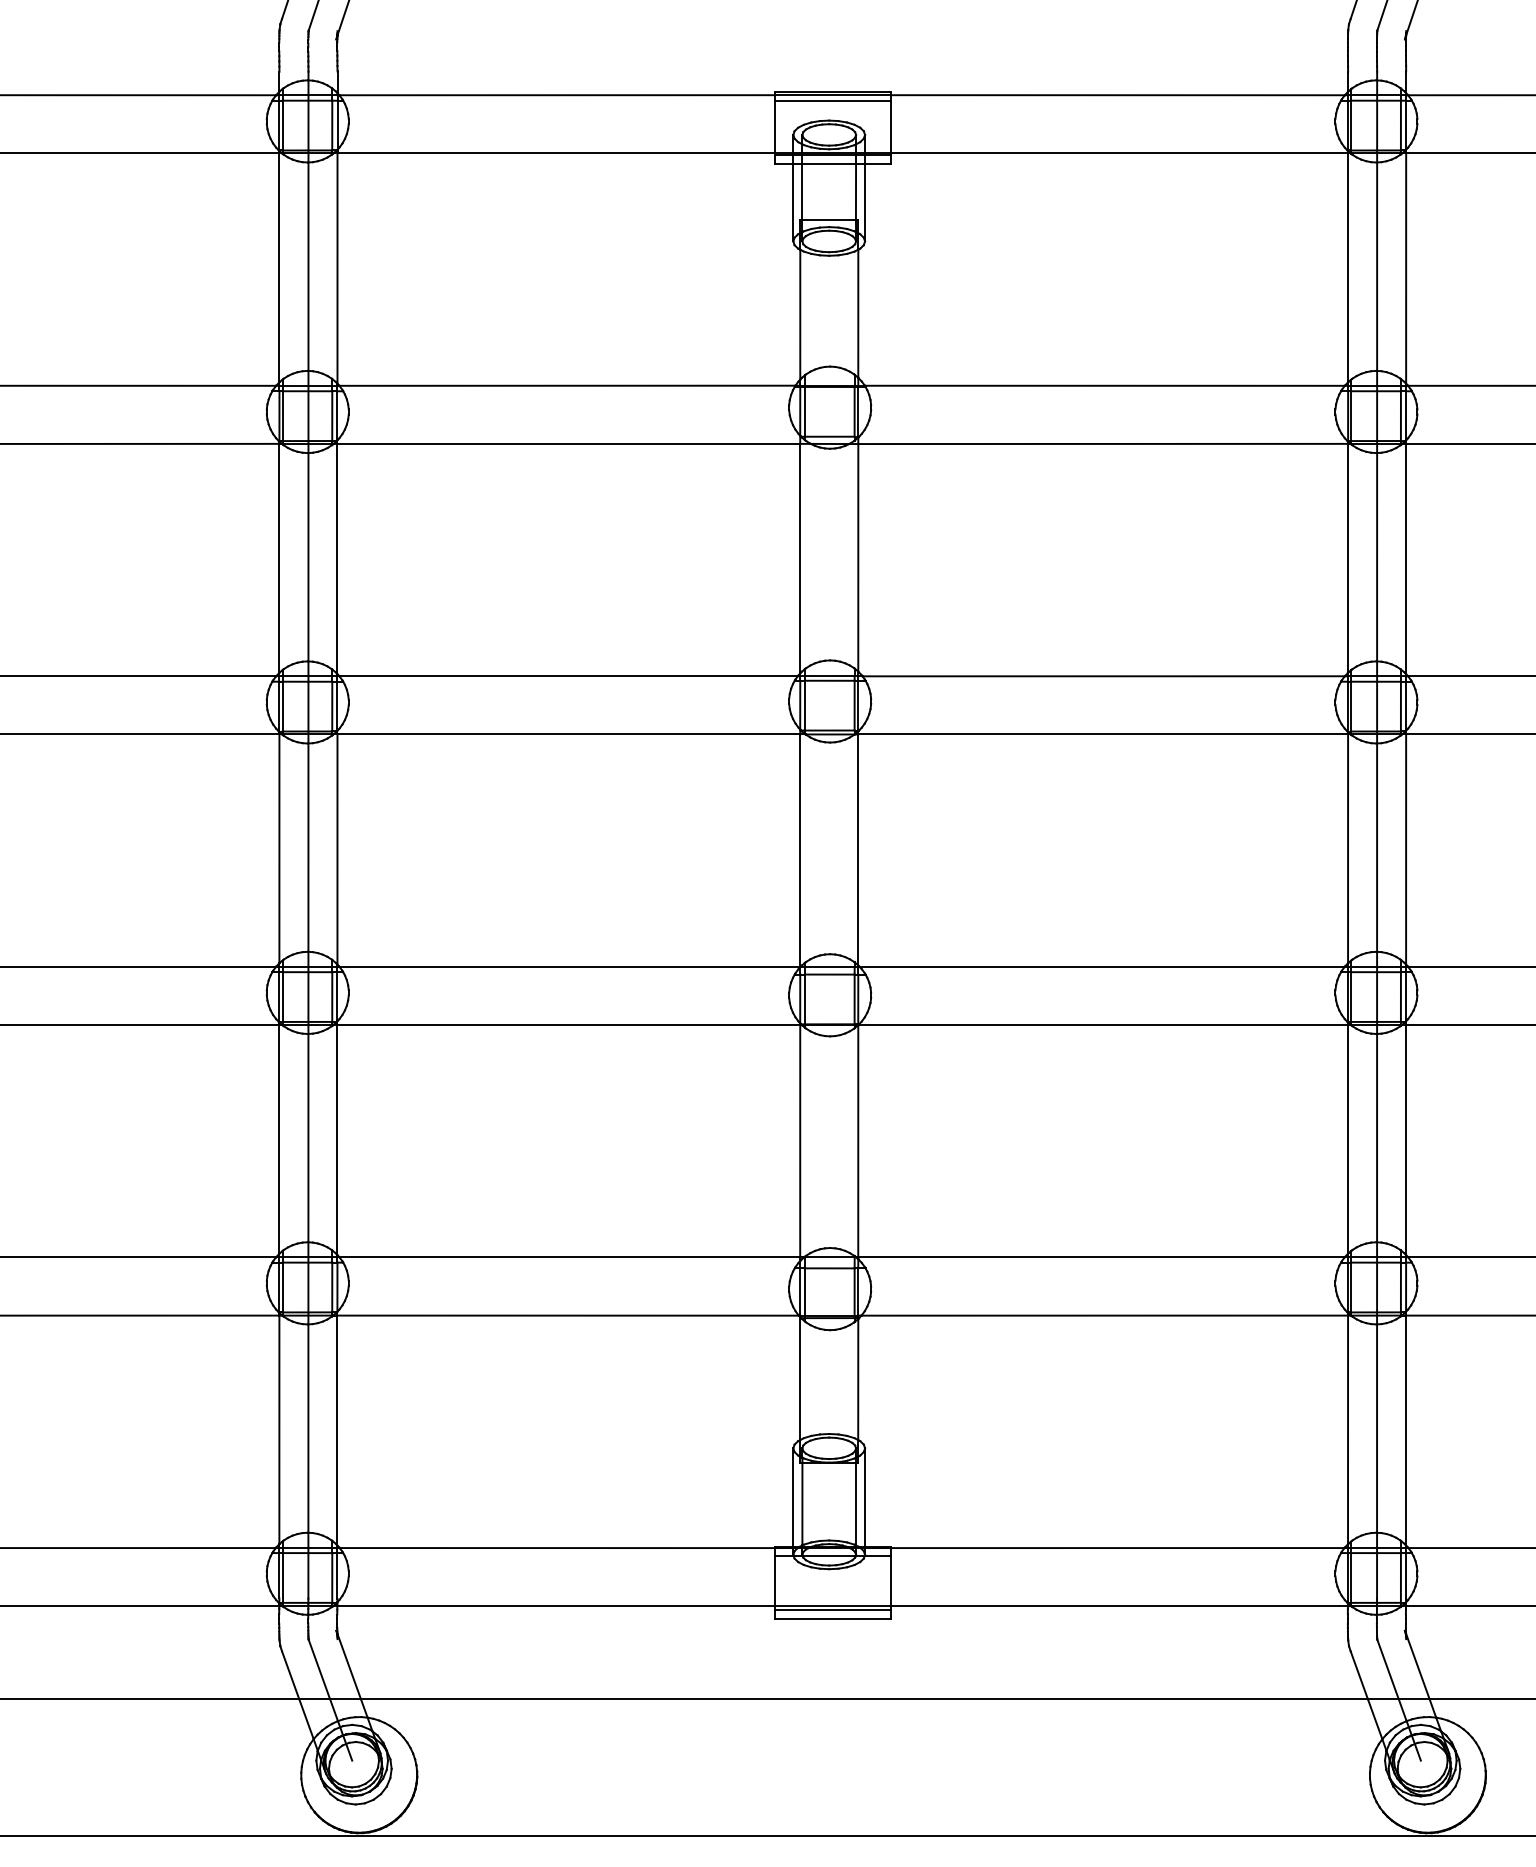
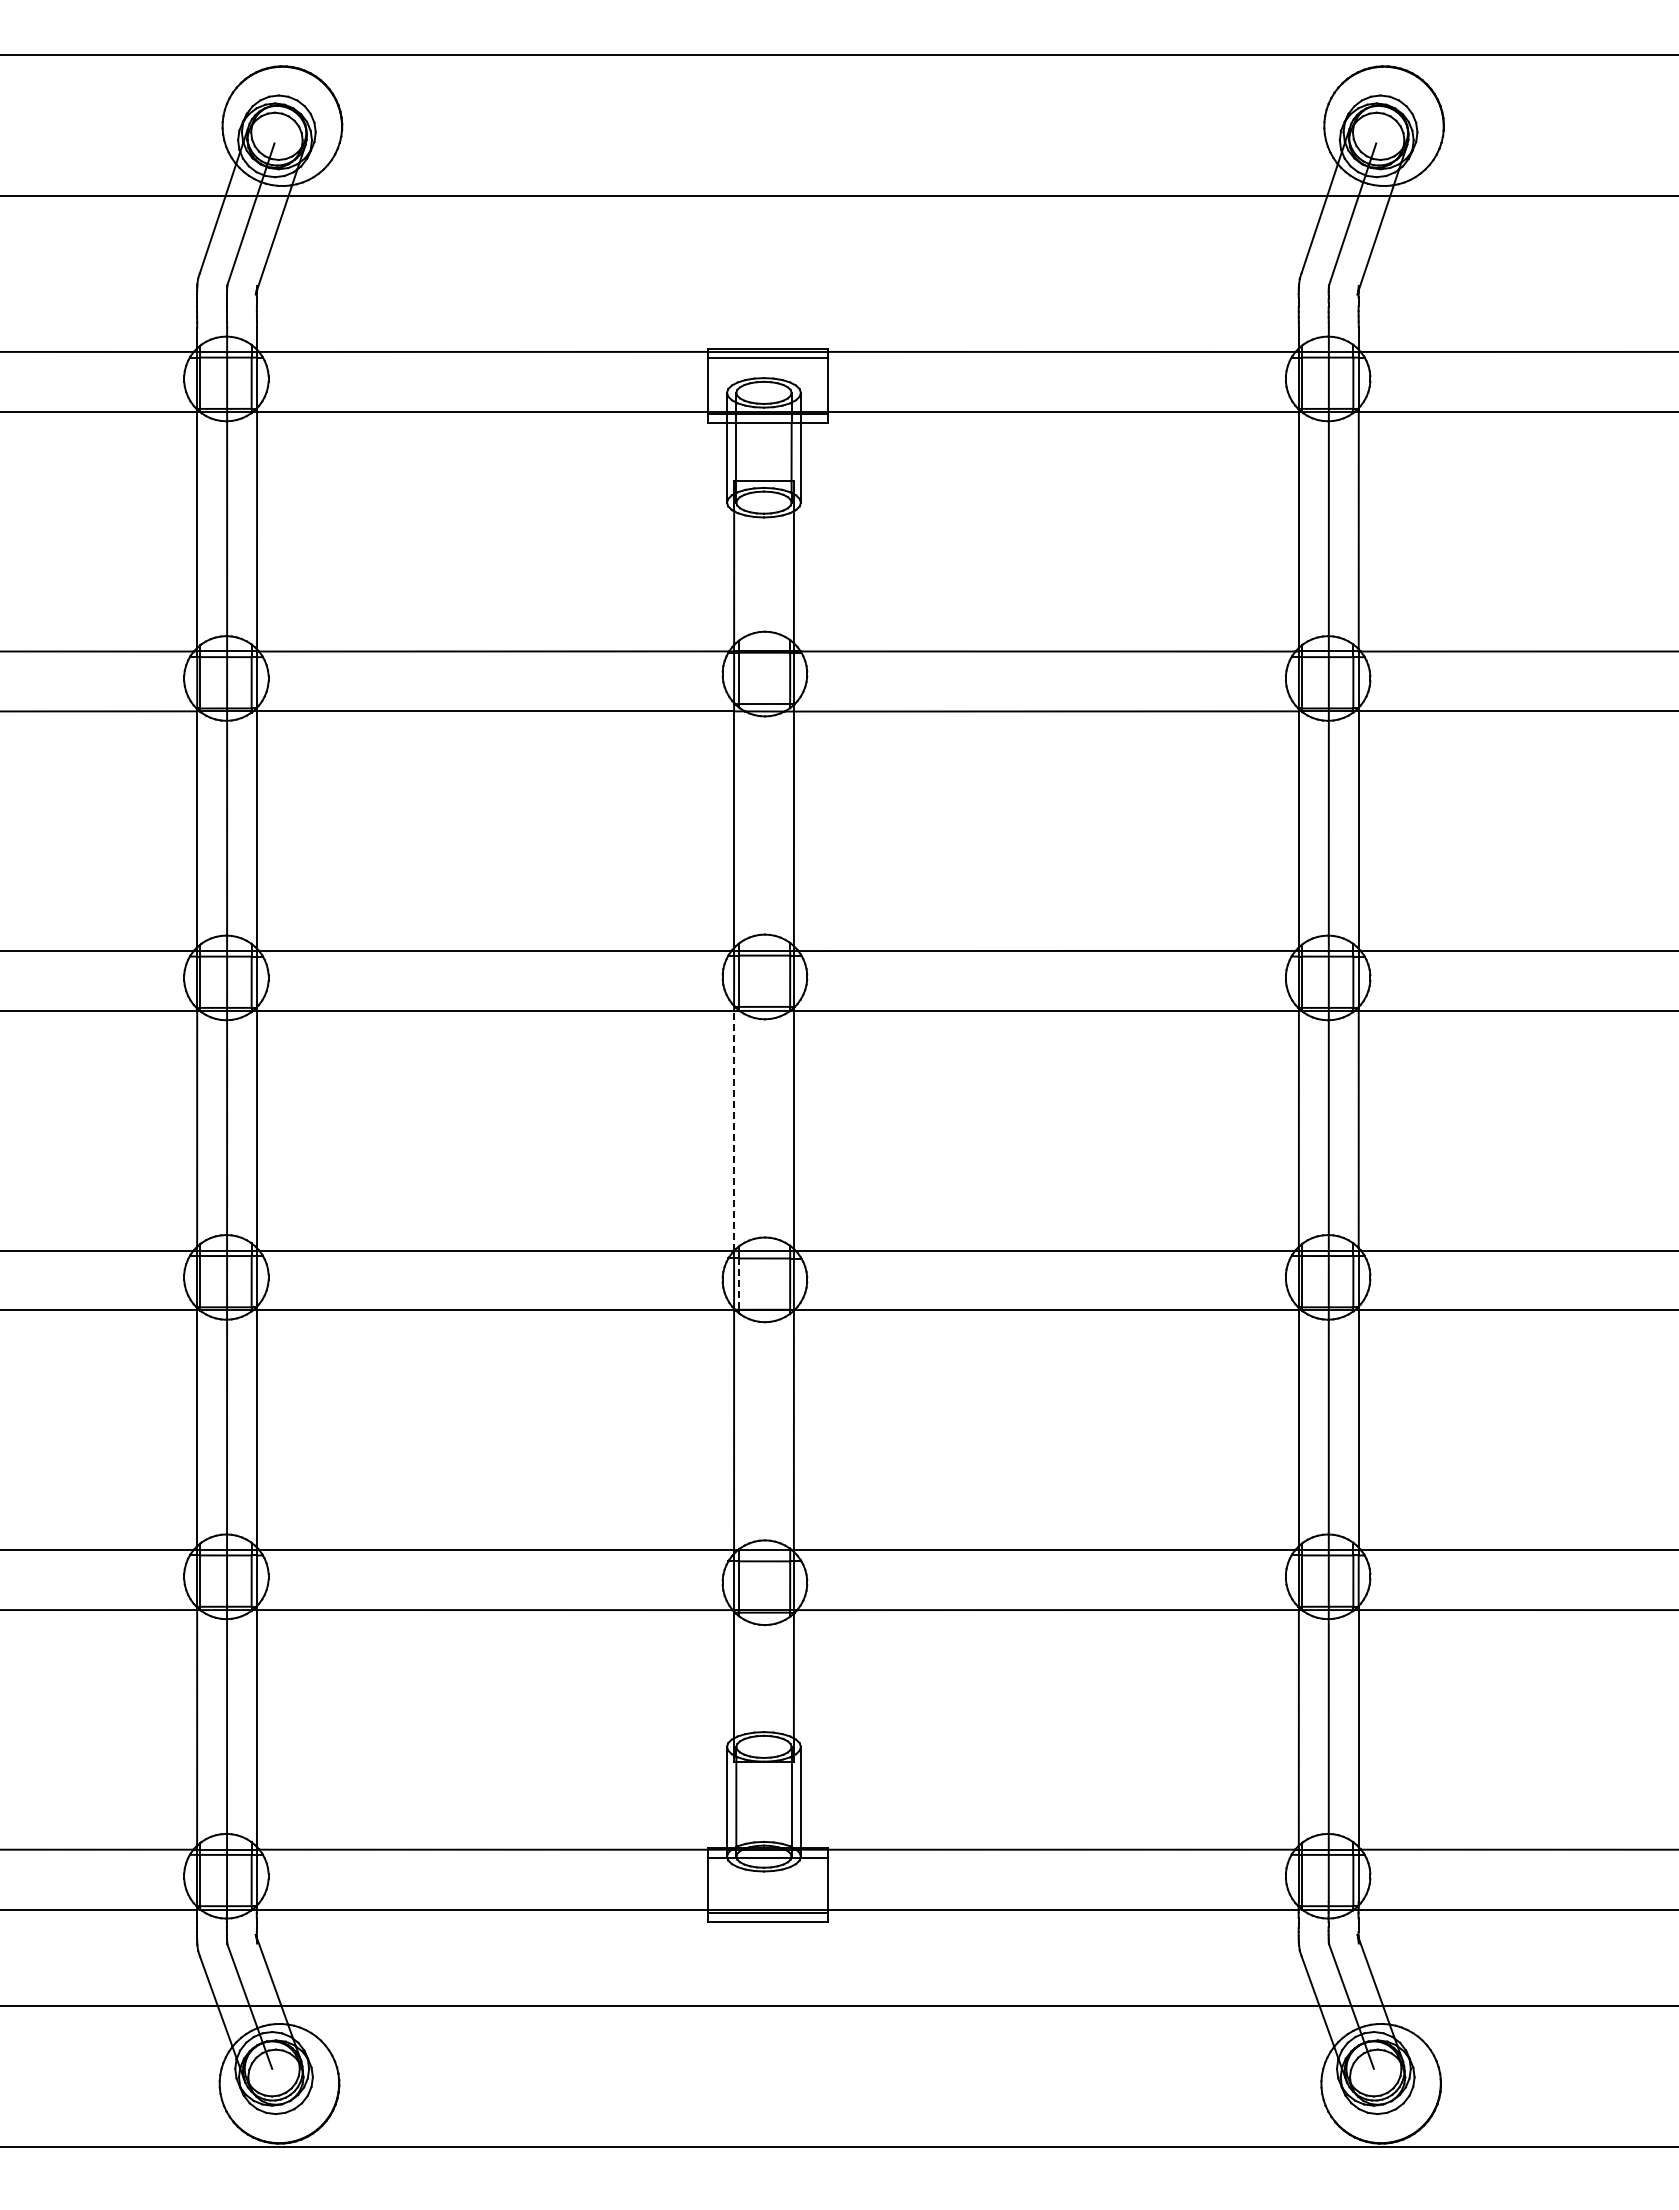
line: (800, 850) -> (734, 1130), solid -> dashed
line: (804, 999) -> (738, 1284), solid -> dashed

